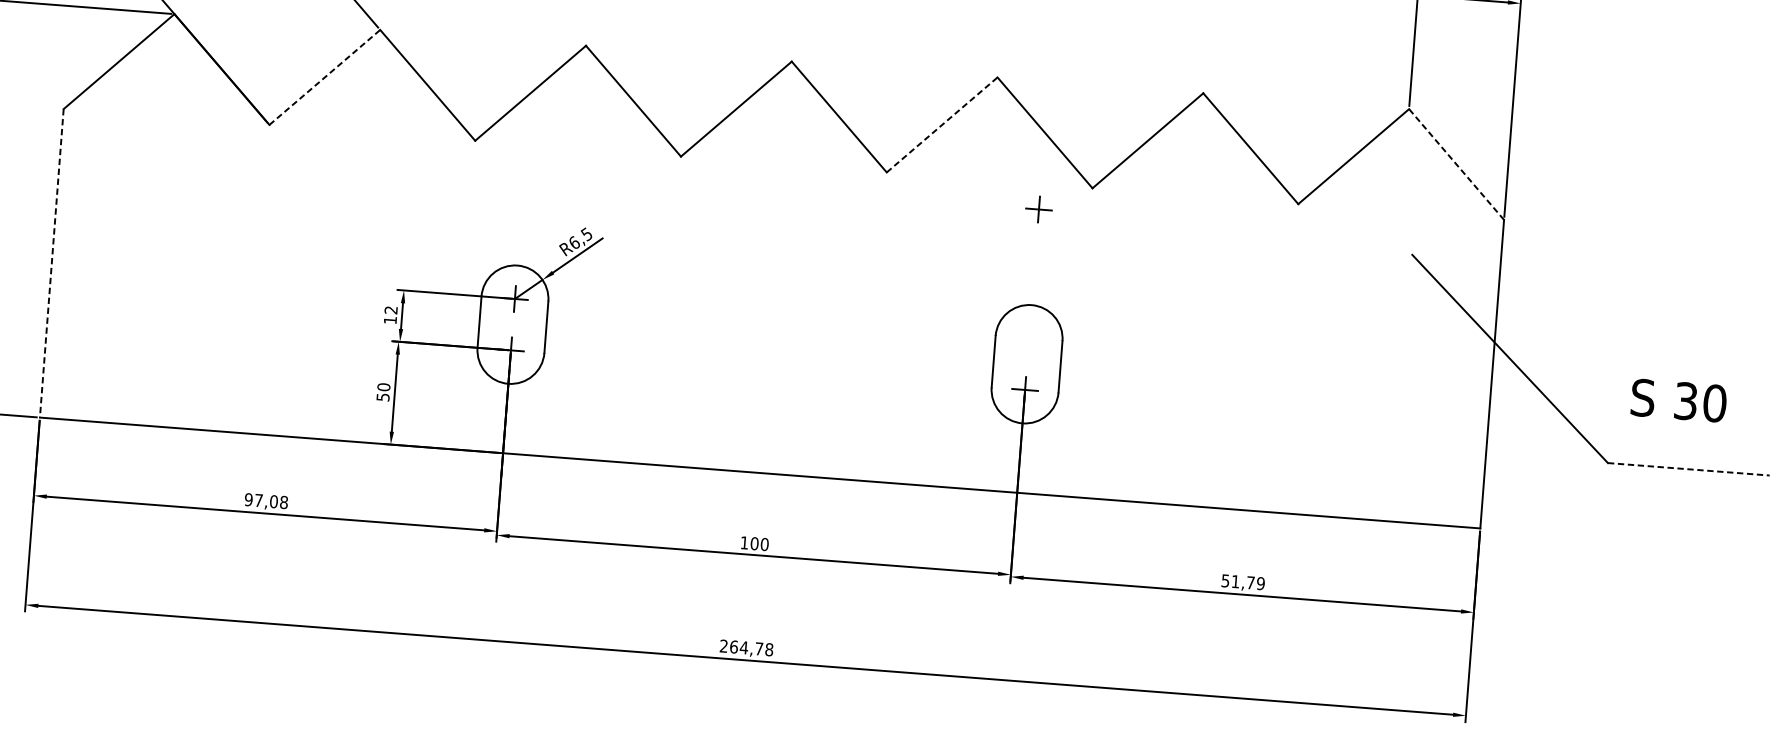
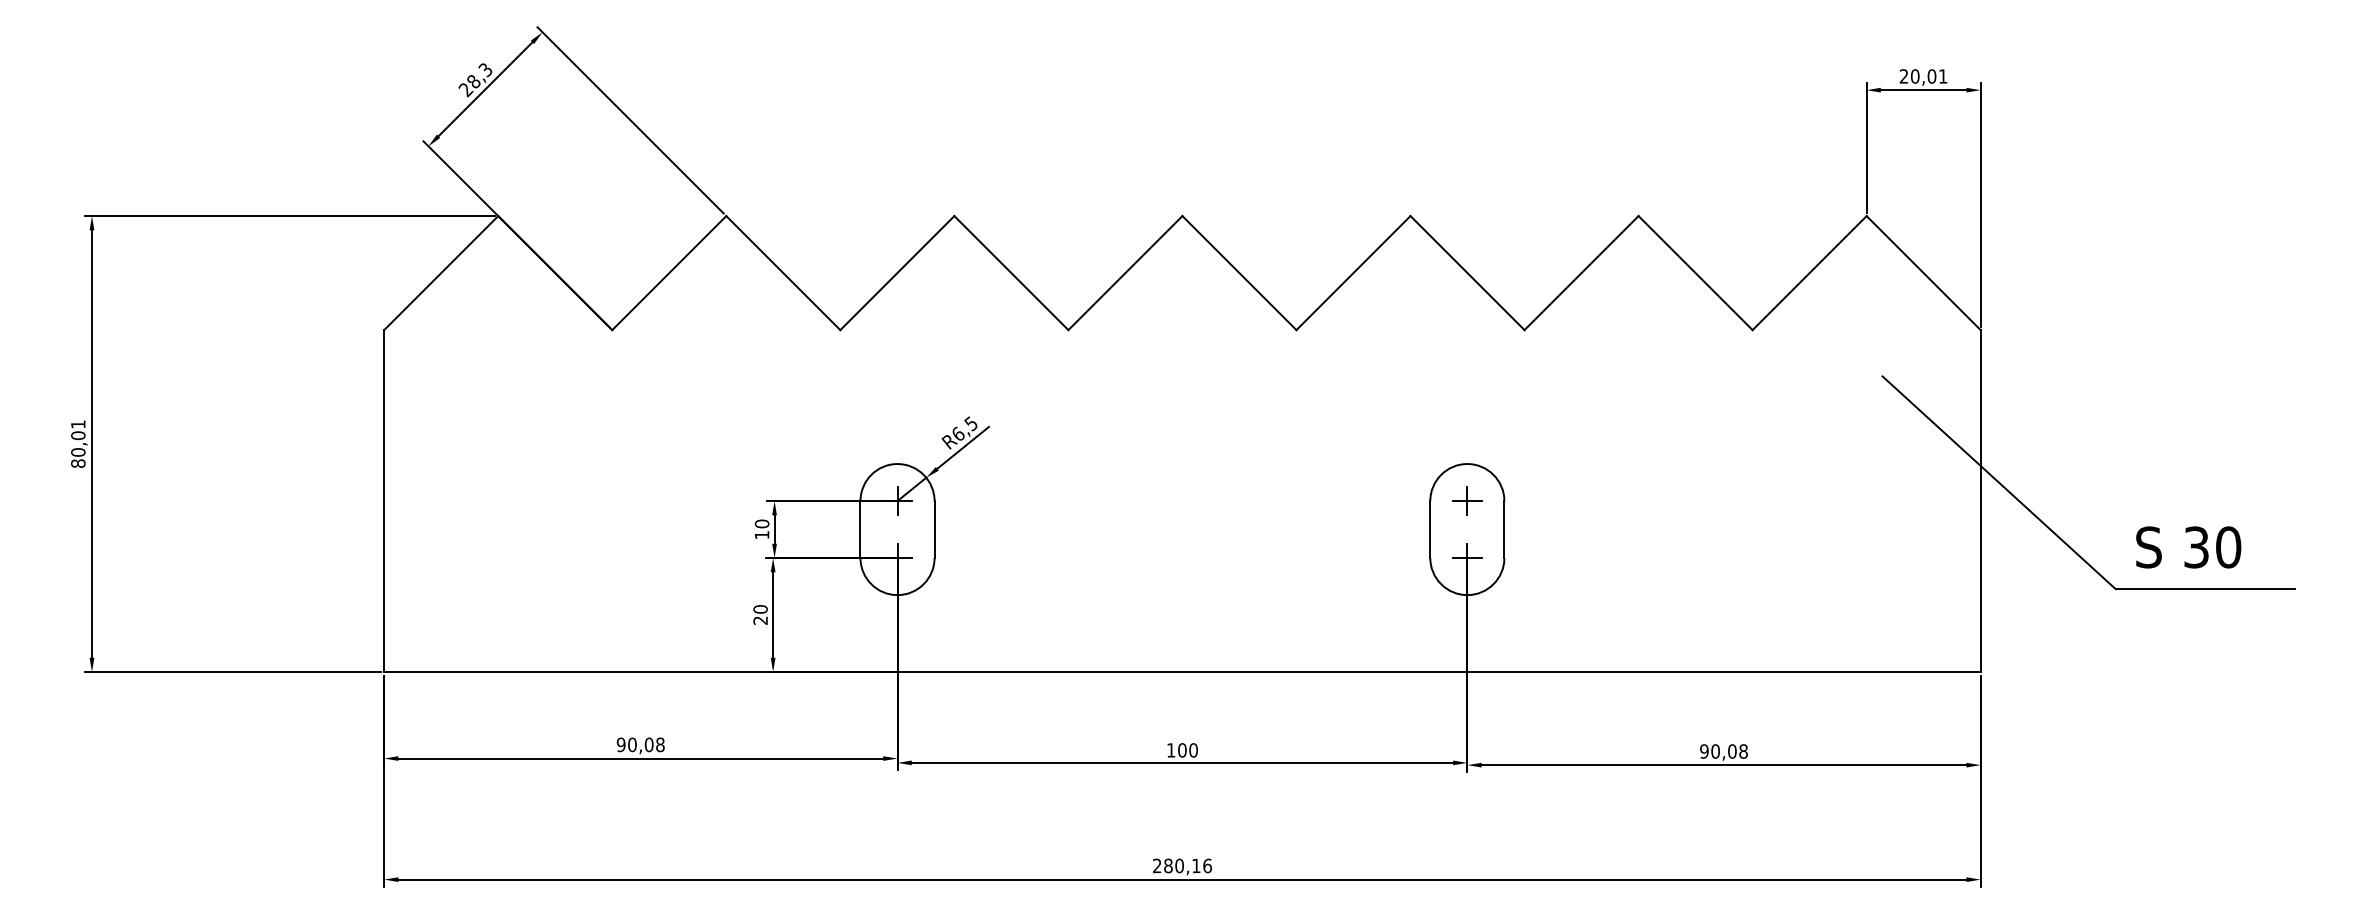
line: (325, 77) -> (669, 273), dashed -> solid
line: (942, 125) -> (1353, 273), dashed -> solid
line: (1456, 164) -> (1923, 273), dashed -> solid
part: (1039, 209) -> (1467, 500), moved
line: (52, 263) -> (384, 501), dashed -> solid
text: (390, 309) -> (761, 523), 12 -> 10
text: (383, 397) -> (760, 620), 50 -> 20
text: (1678, 400) -> (2188, 547), moved
line: (1688, 469) -> (2205, 589), dashed -> solid
text: (258, 500) -> (632, 744), 97,08 -> 90,08
text: (1242, 582) -> (1723, 751), 51,79 -> 90,08
text: (752, 647) -> (1188, 865), 264,78 -> 280,16

